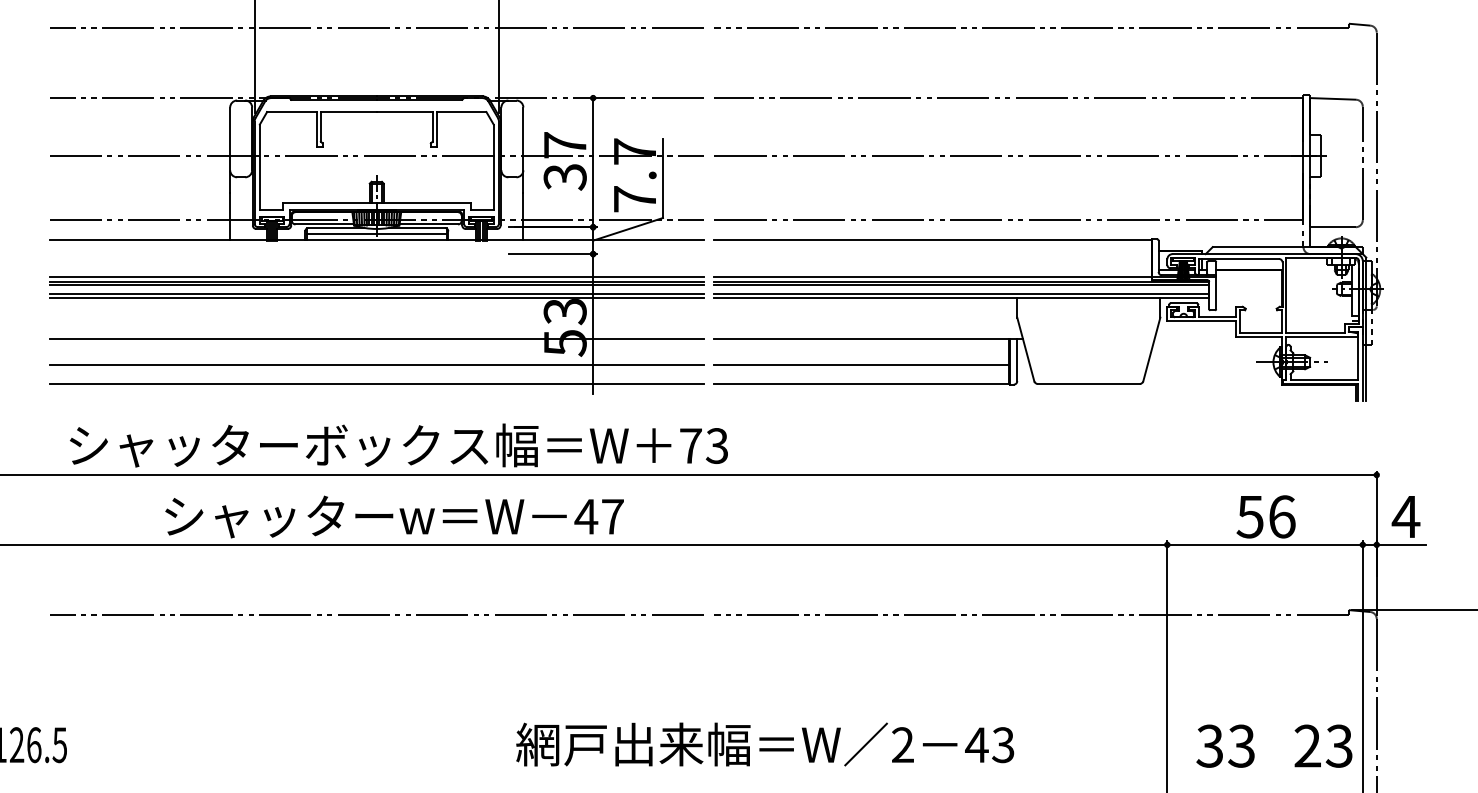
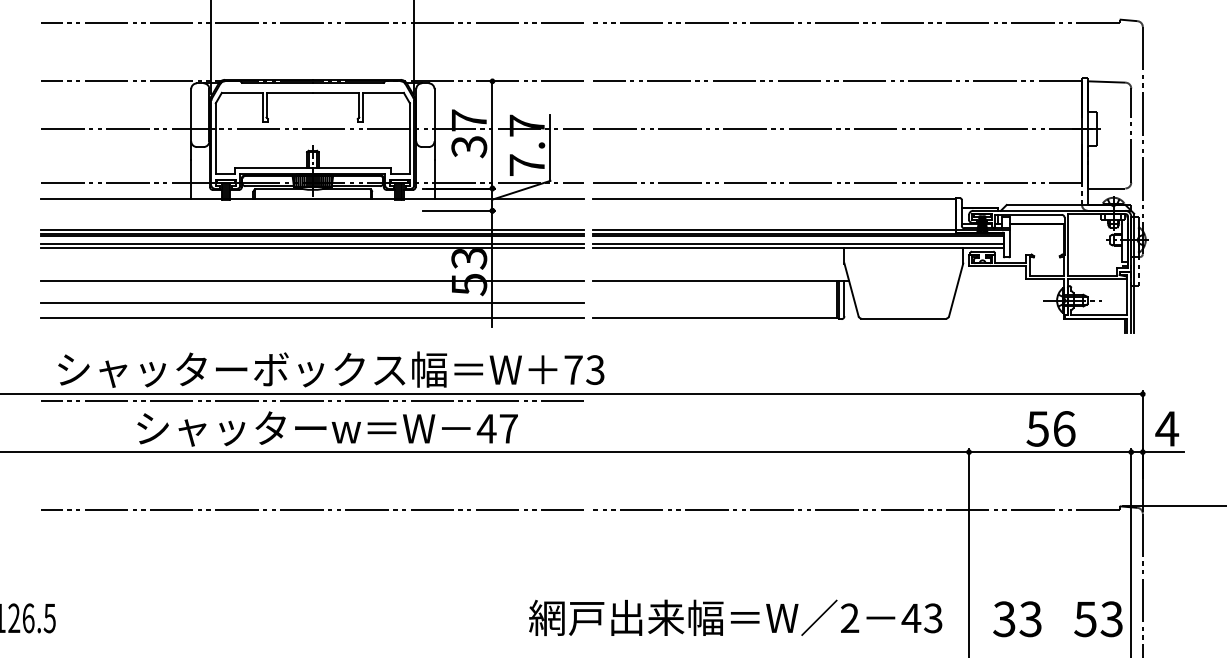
line: (376, 233) -> (312, 193), removed
line: (861, 364) -> (715, 302), removed
line: (376, 482) -> (312, 400), added
text: (765, 744) -> (735, 617), moved
text: (1307, 745) -> (1085, 618), 23 -> 53

